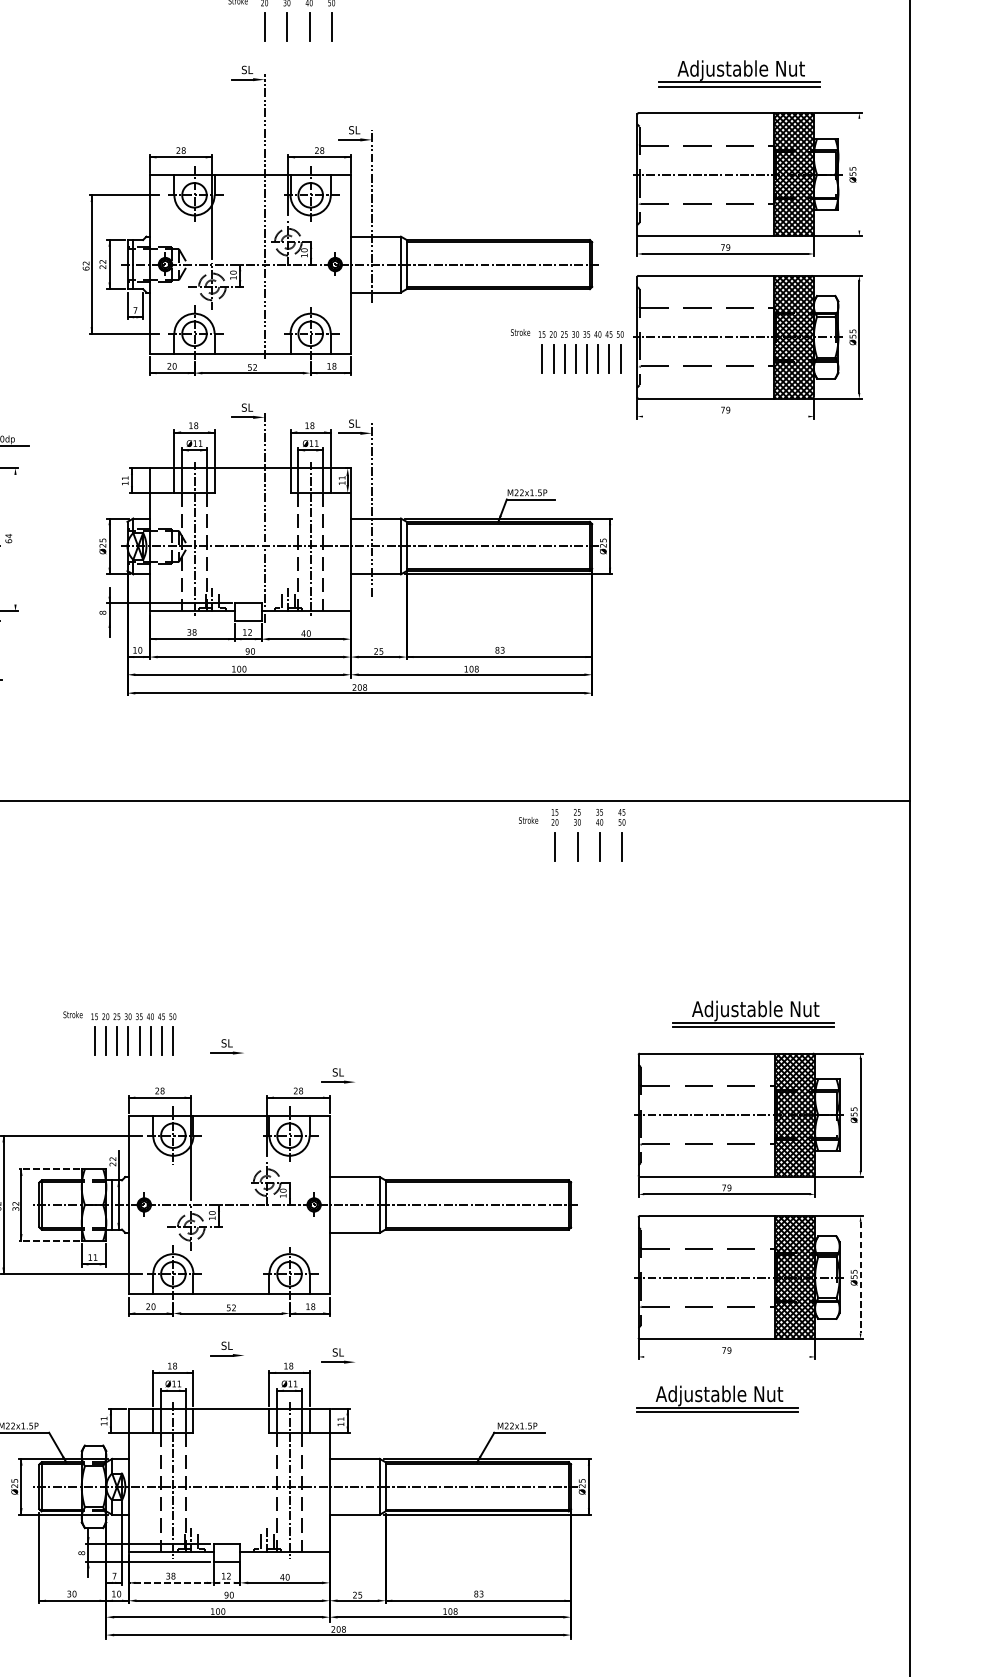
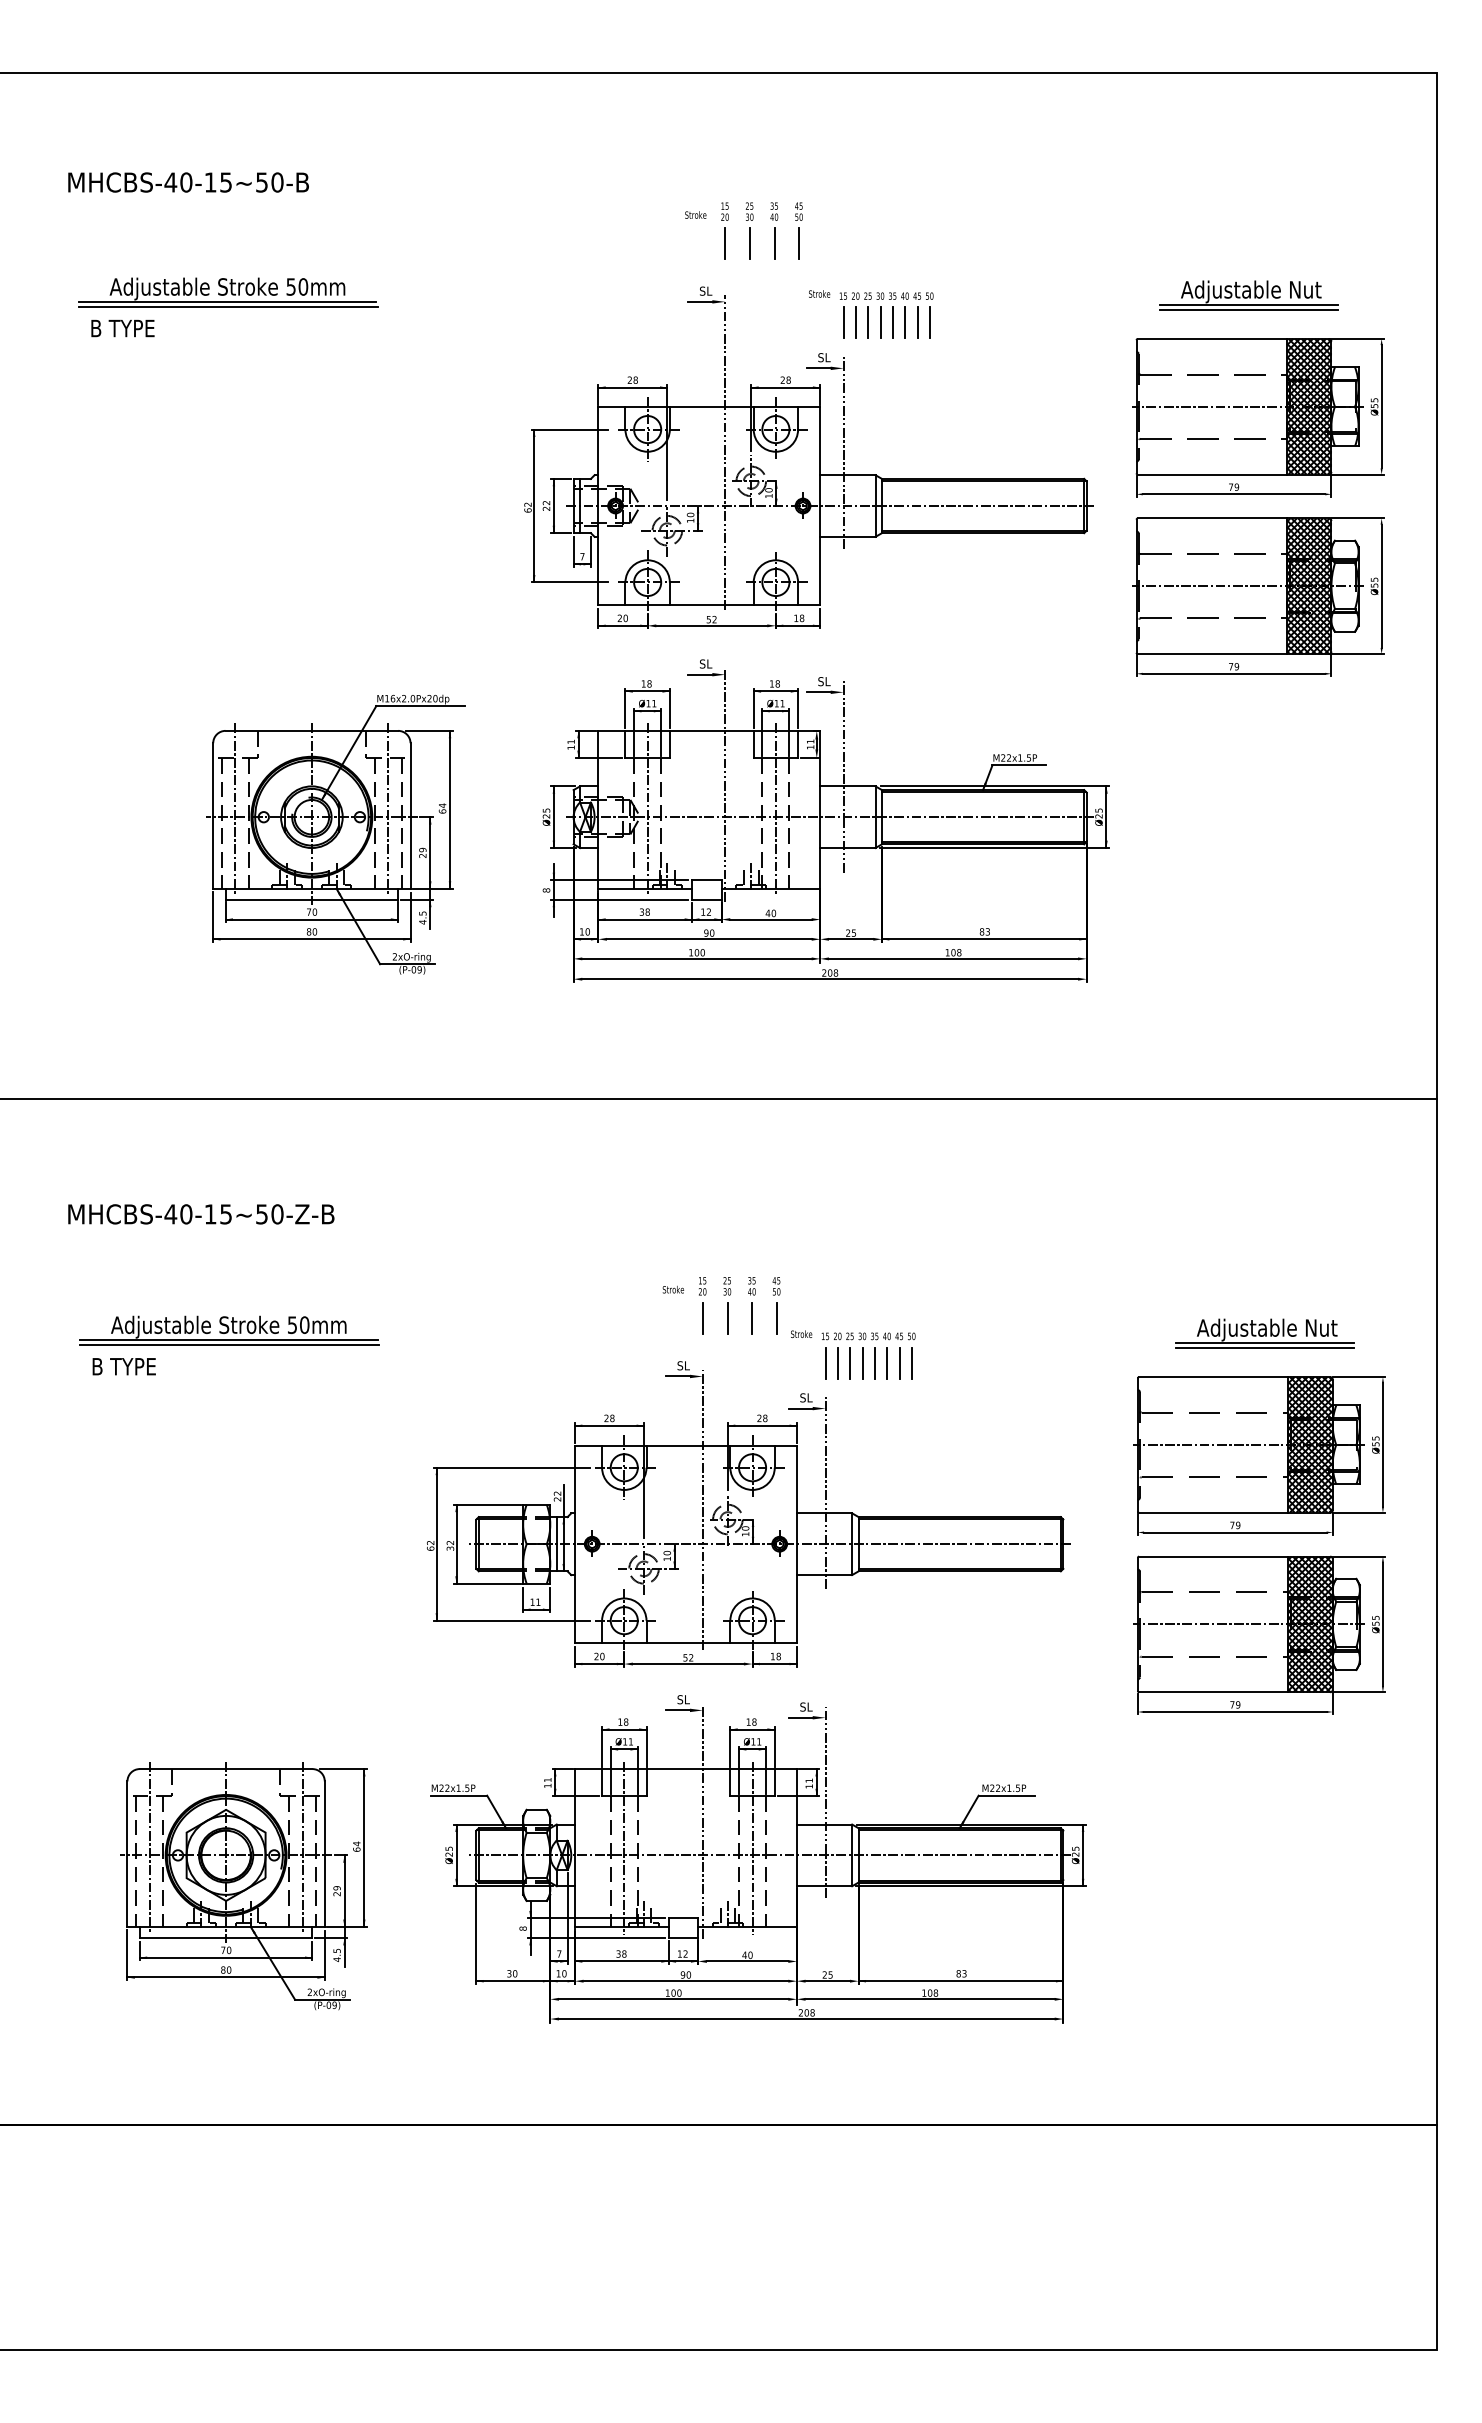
line: (859, 174) -> (1381, 406), added
part: (567, 351) -> (871, 314), moved
line: (725, 416) -> (1233, 673), added
line: (15, 539) -> (450, 809), added
line: (169, 620) -> (619, 899), added
part: (572, 834) -> (721, 1305), moved
part: (120, 1033) -> (853, 1354), moved
line: (355, 1158) -> (825, 1492), added
line: (48, 1168) -> (486, 1504), dashed -> solid
line: (244, 1173) -> (702, 1509), added
line: (48, 1240) -> (486, 1583), dashed -> solid
line: (860, 1277) -> (1382, 1624), dashed -> solid
line: (726, 1357) -> (1235, 1712), added
part: (717, 1399) -> (1224, 1758), removed
line: (355, 1438) -> (825, 1802), added
line: (244, 1455) -> (702, 1820), added
line: (184, 1582) -> (636, 1961), dashed -> solid

